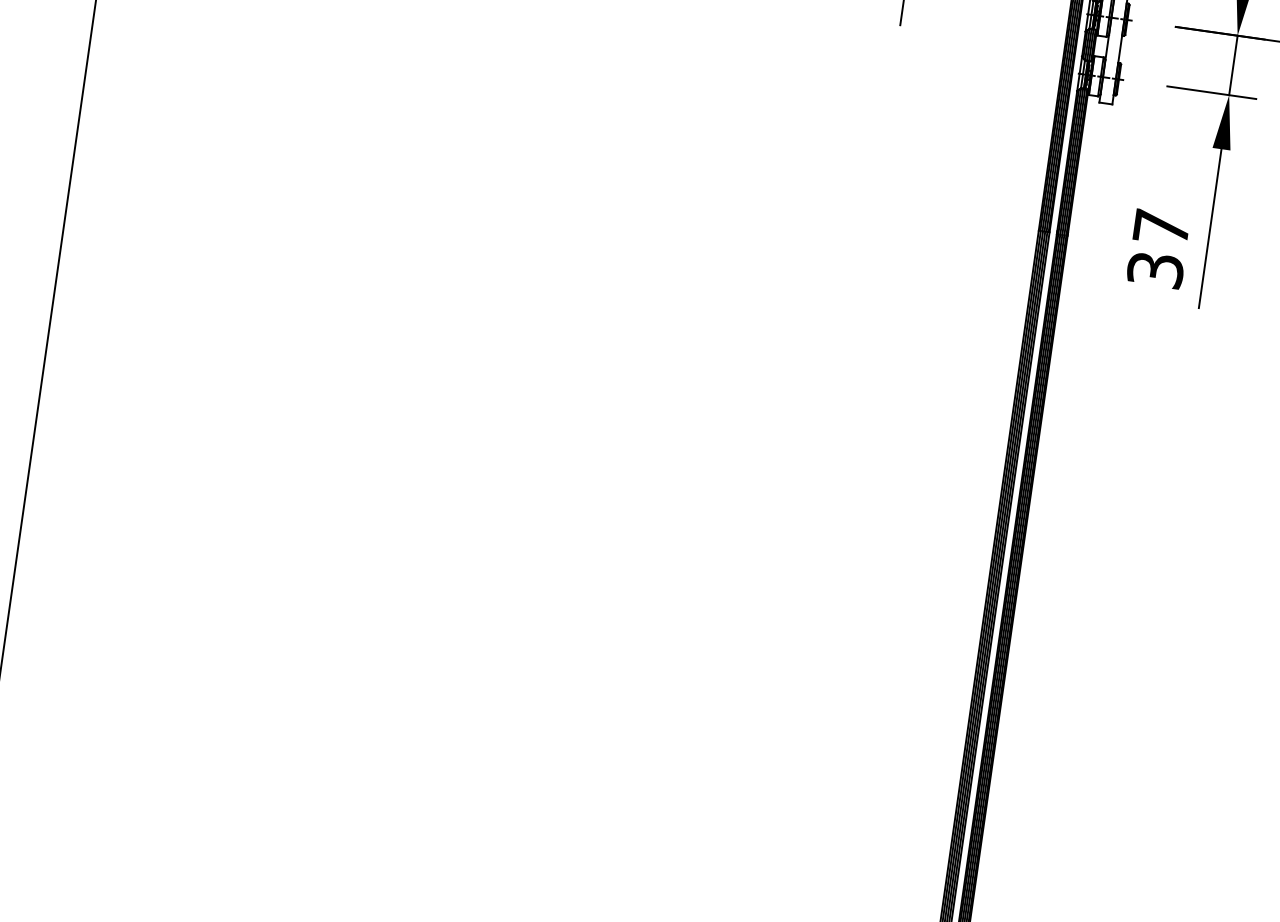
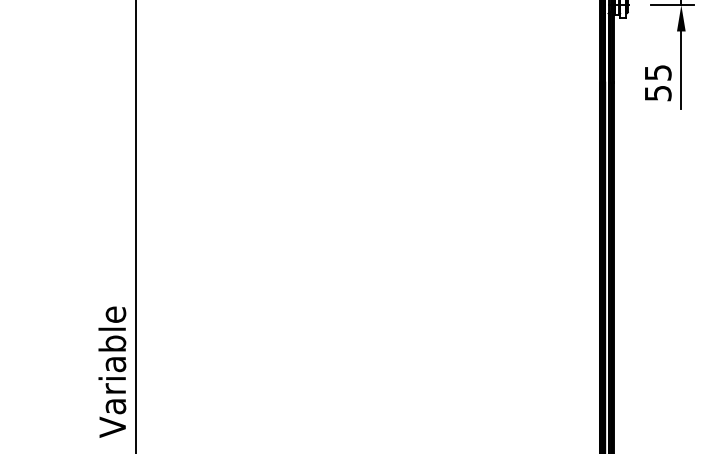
text: (1157, 247) -> (657, 82), 37 -> 55

